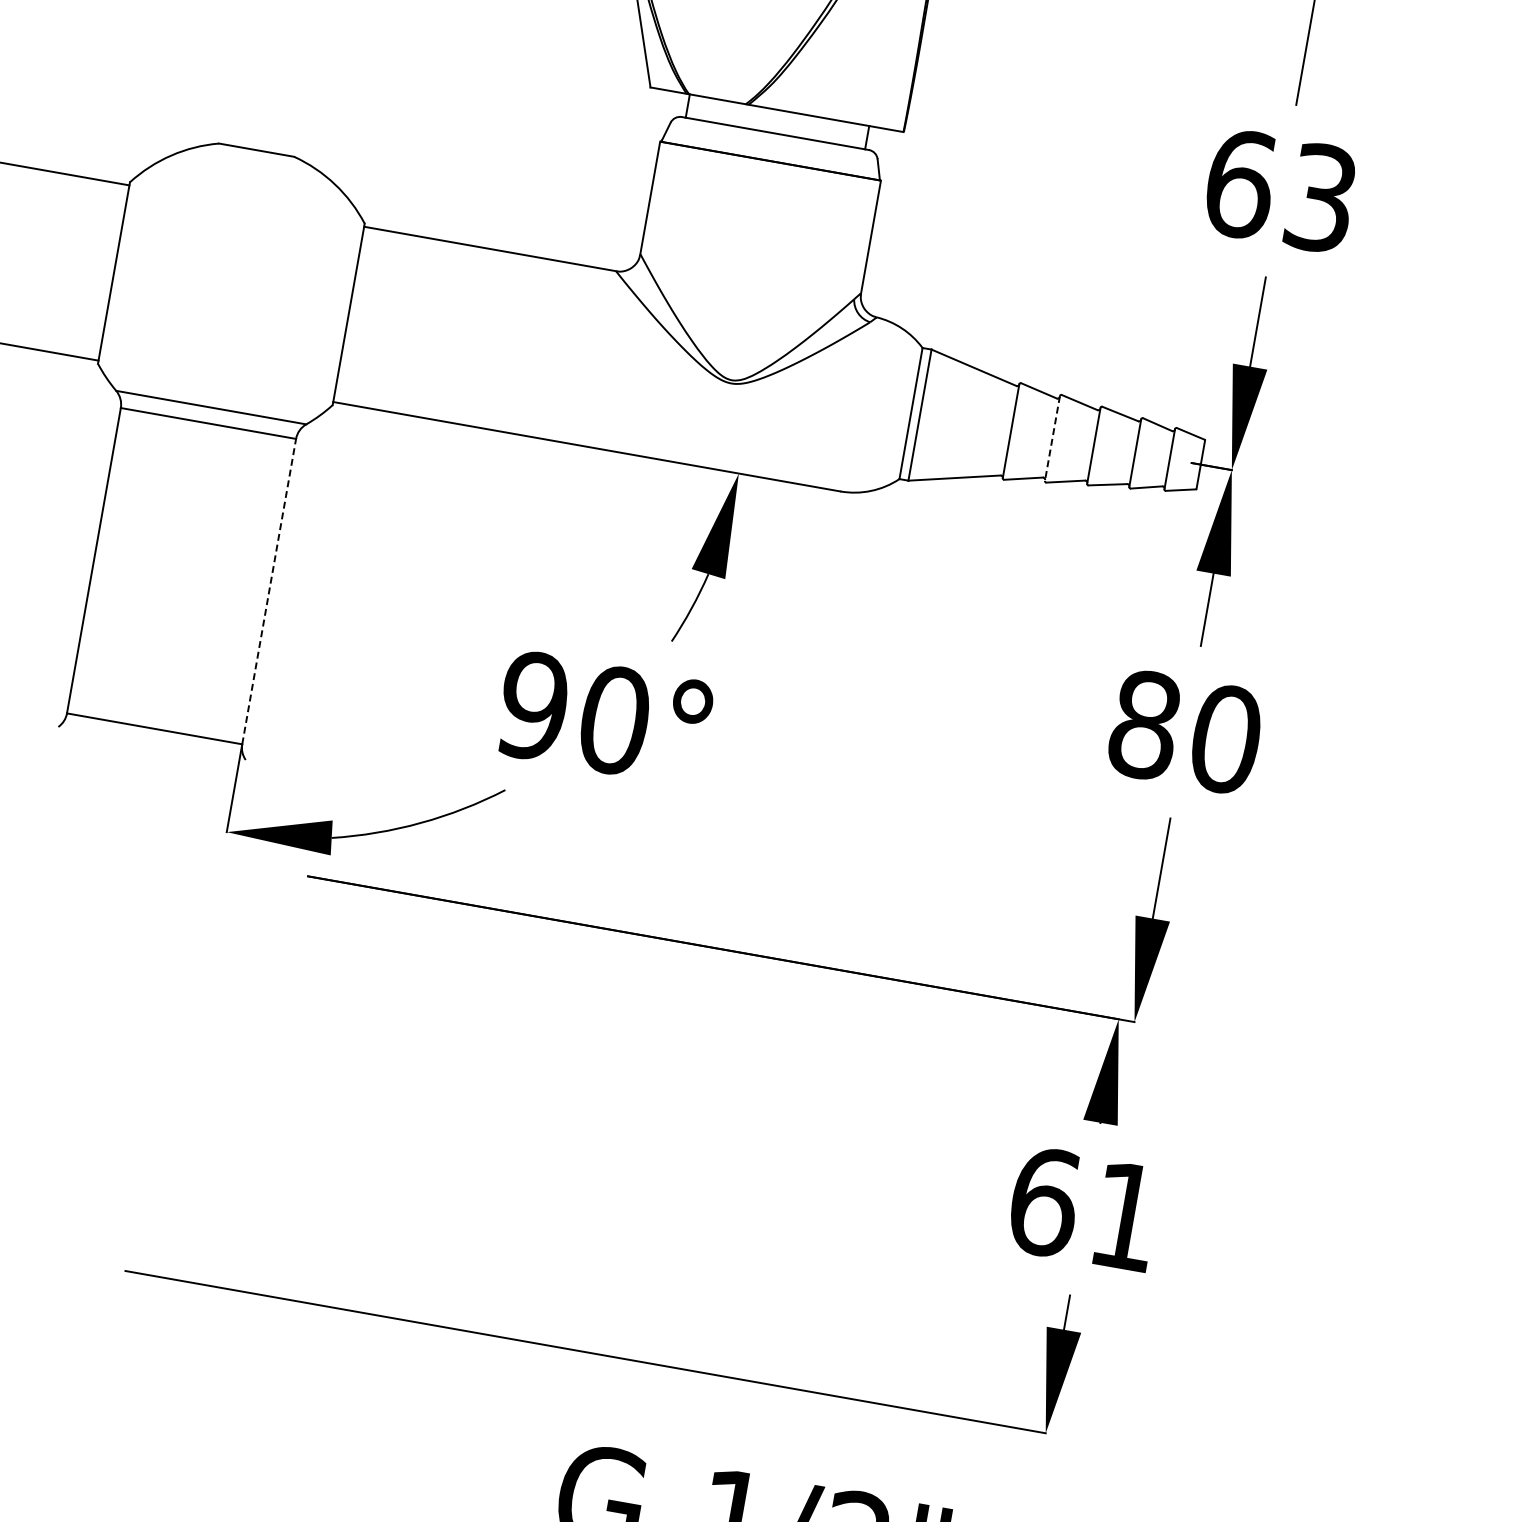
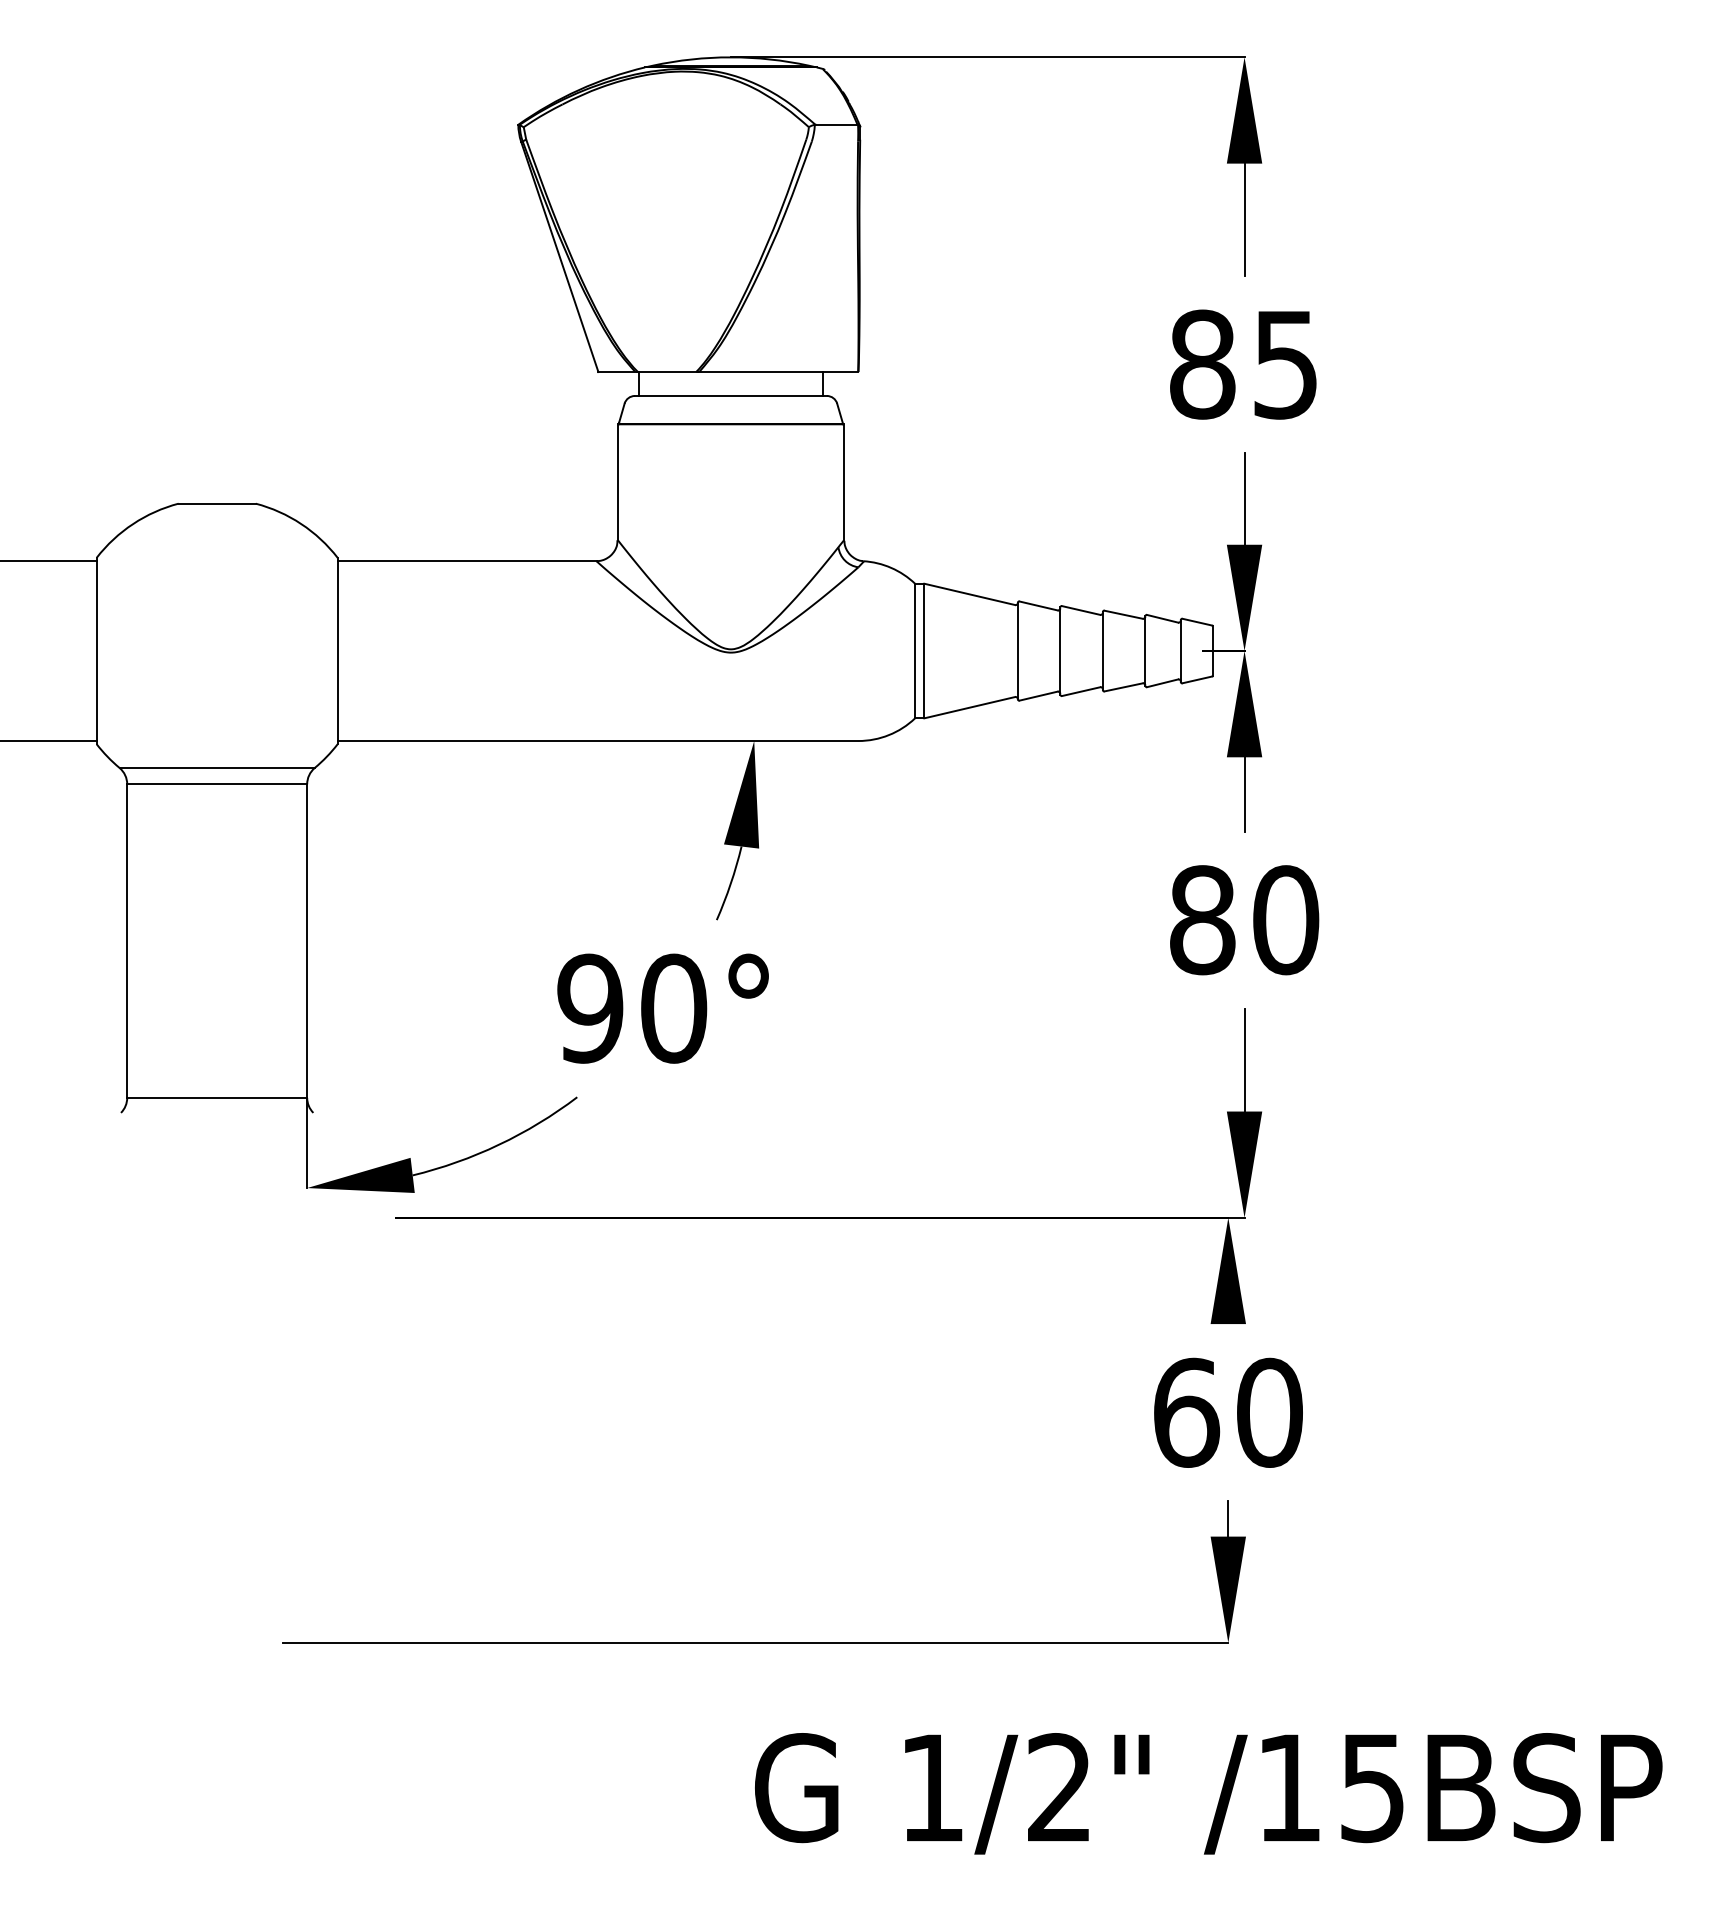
text: (1280, 190) -> (1243, 364), 63 -> 85
line: (1052, 438) -> (1060, 651), dashed -> solid
line: (269, 592) -> (307, 941), dashed -> solid
text: (1125, 1215) -> (1269, 1412), 61 -> 60

